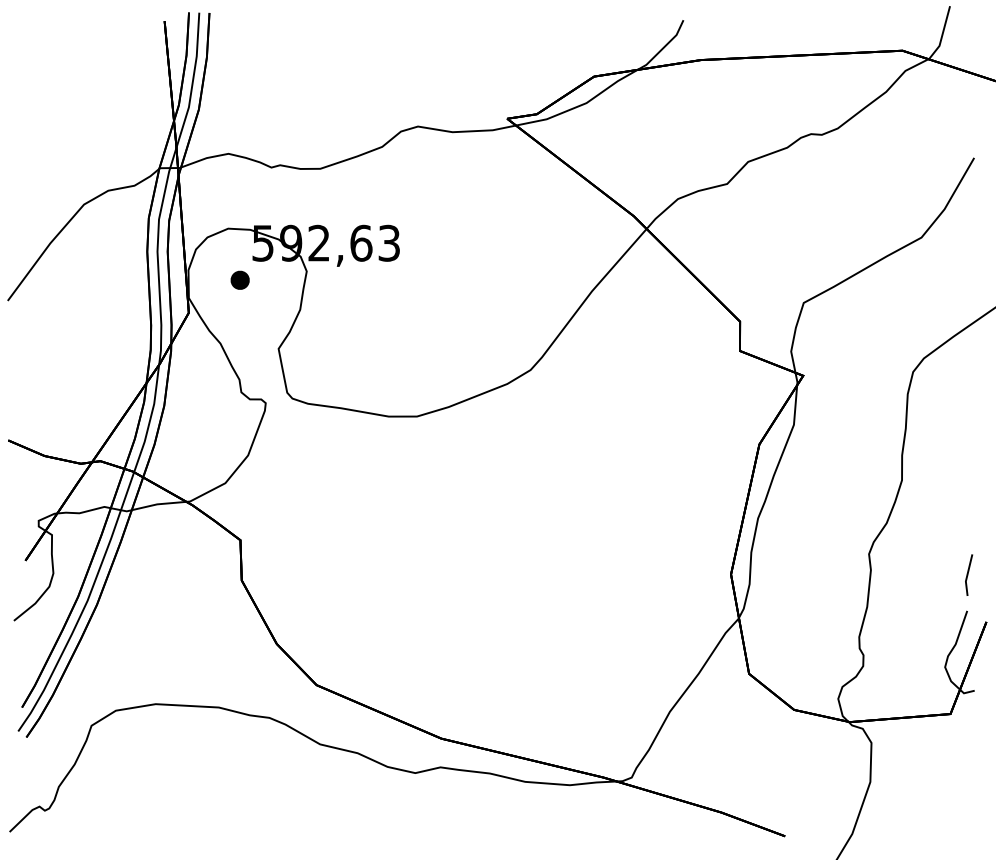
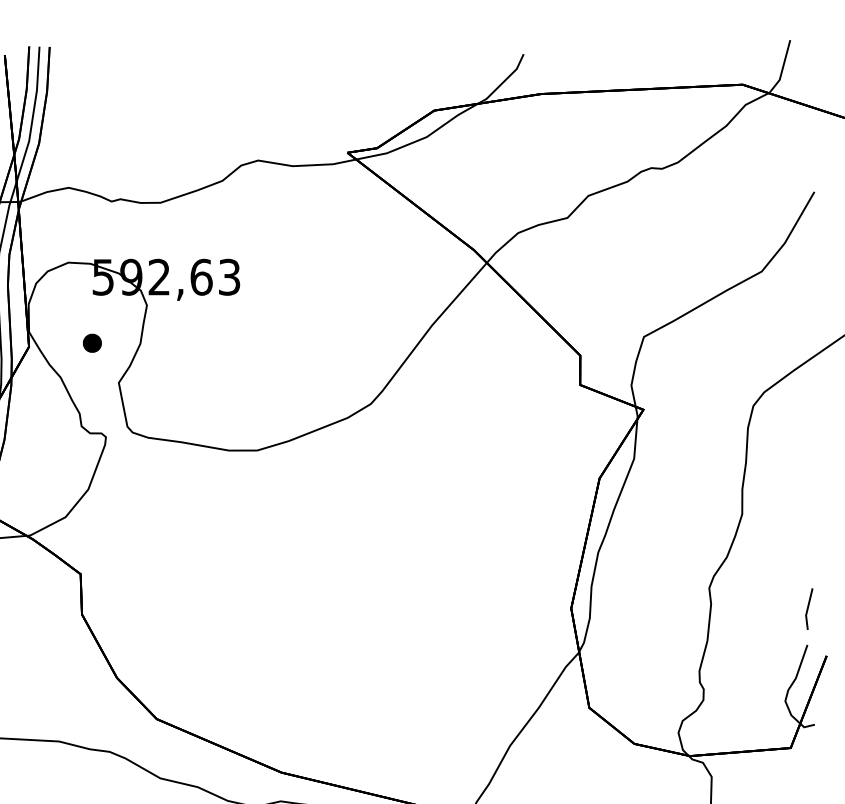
part: (239, 279) -> (91, 342), moved

